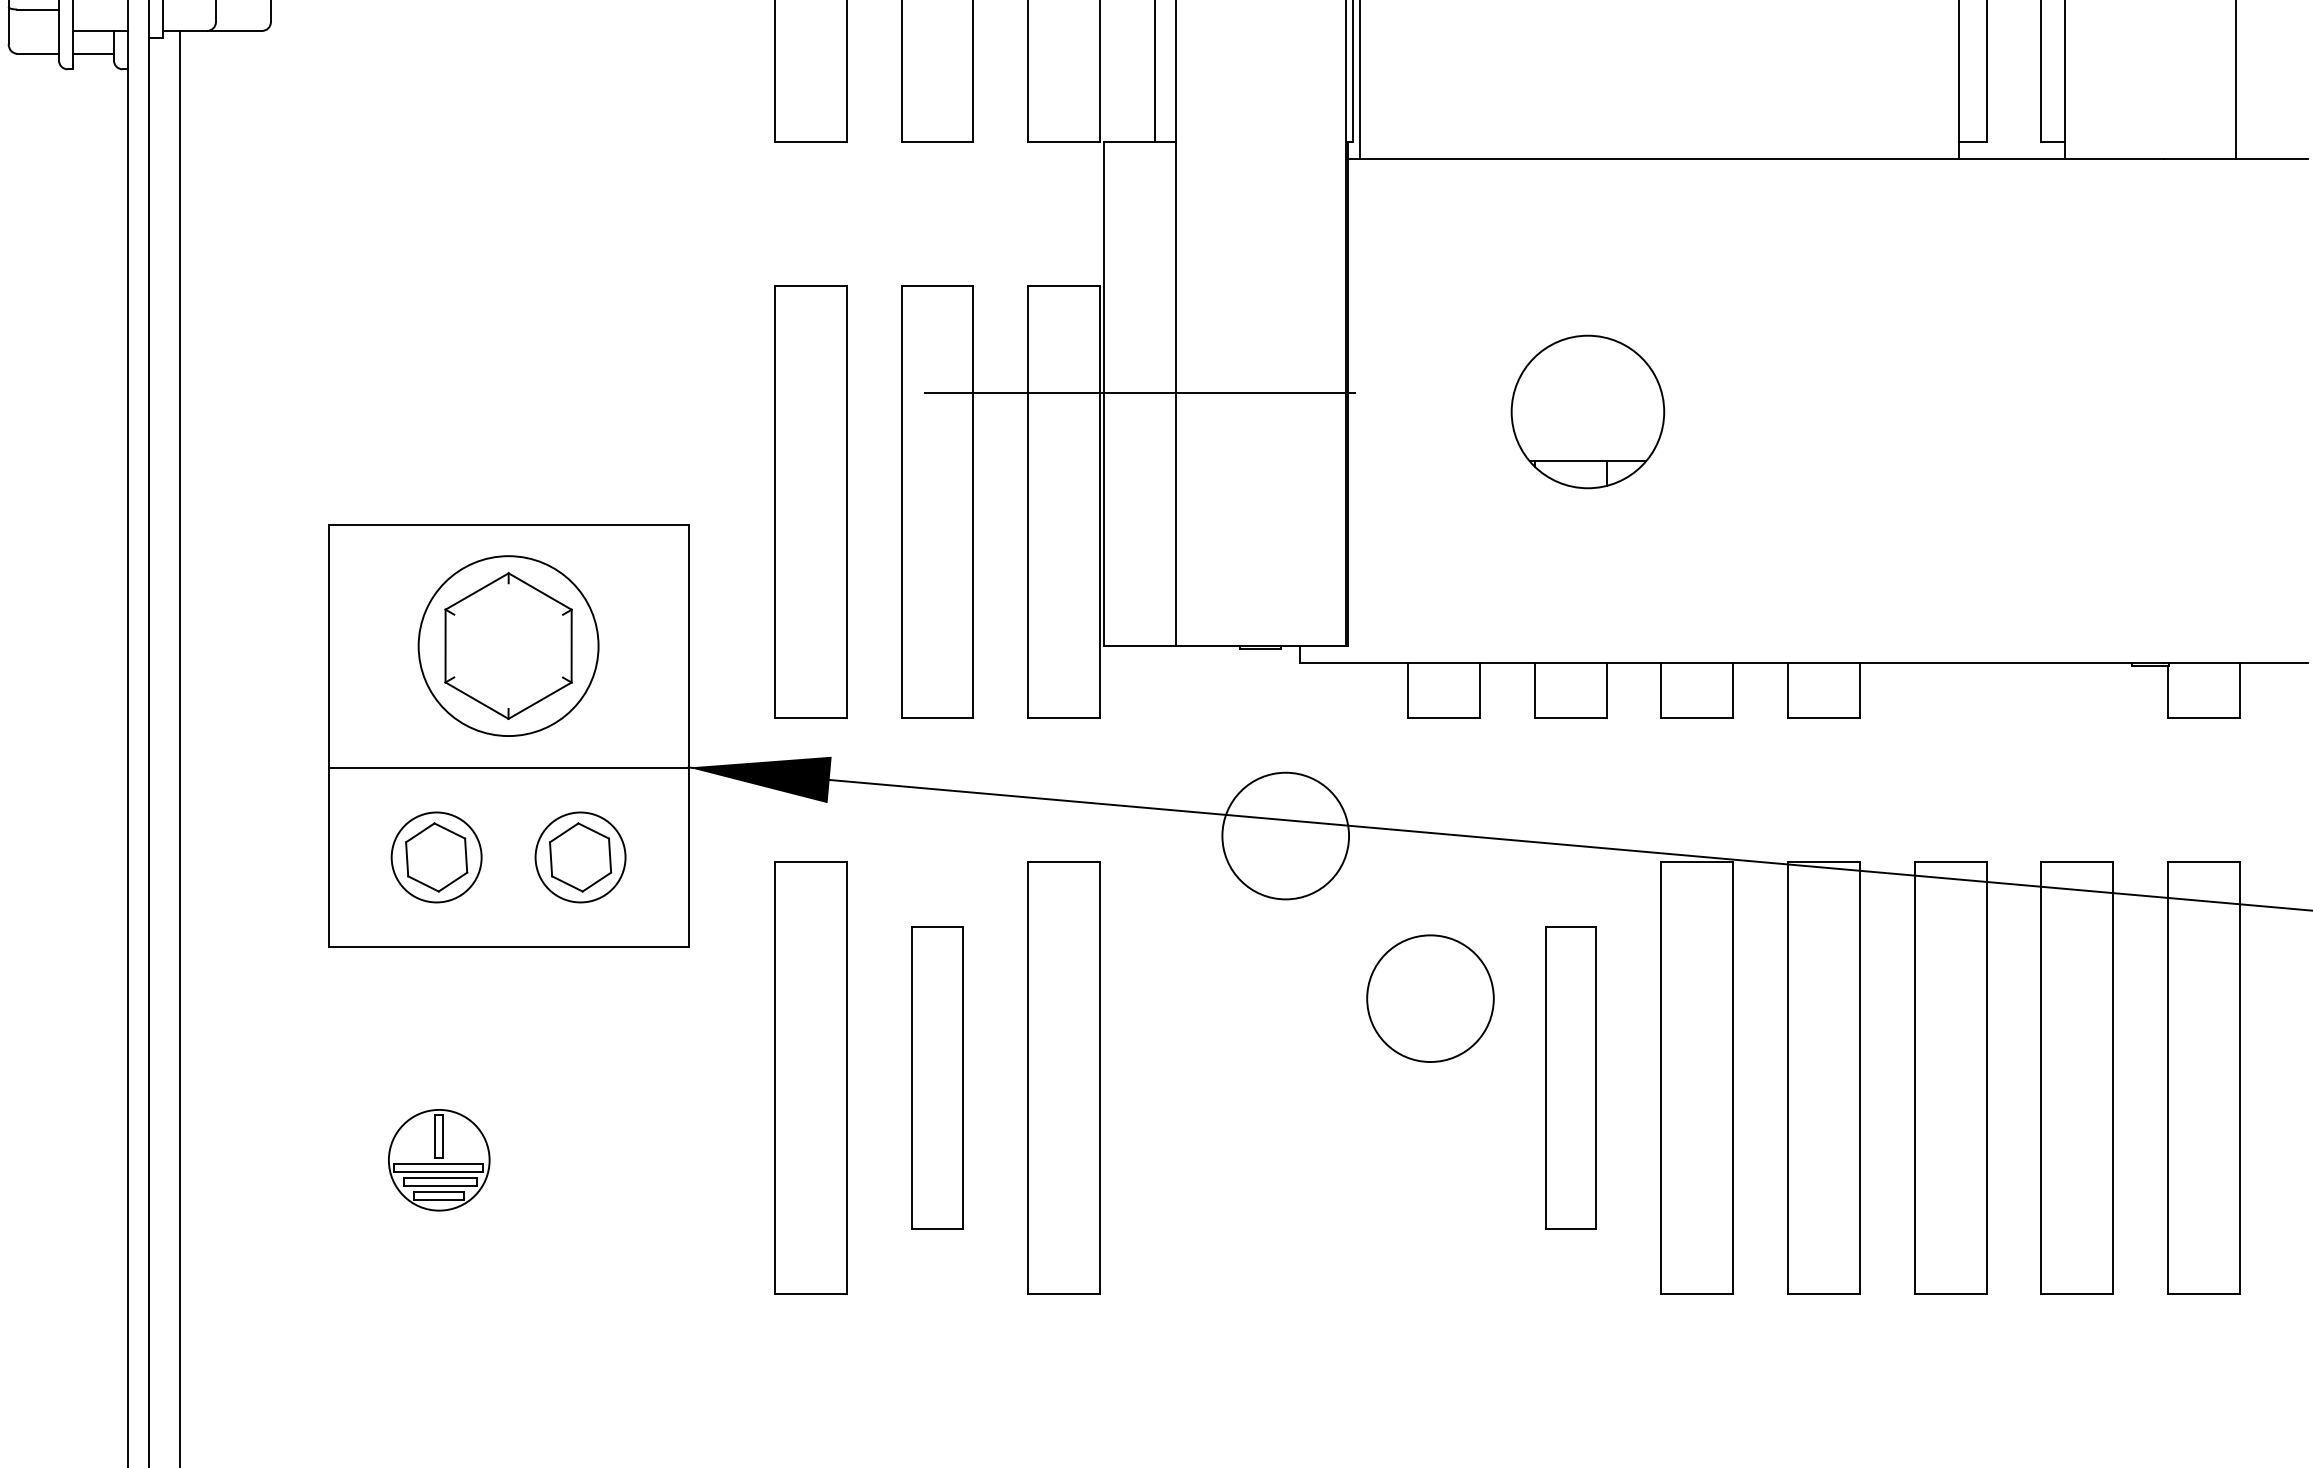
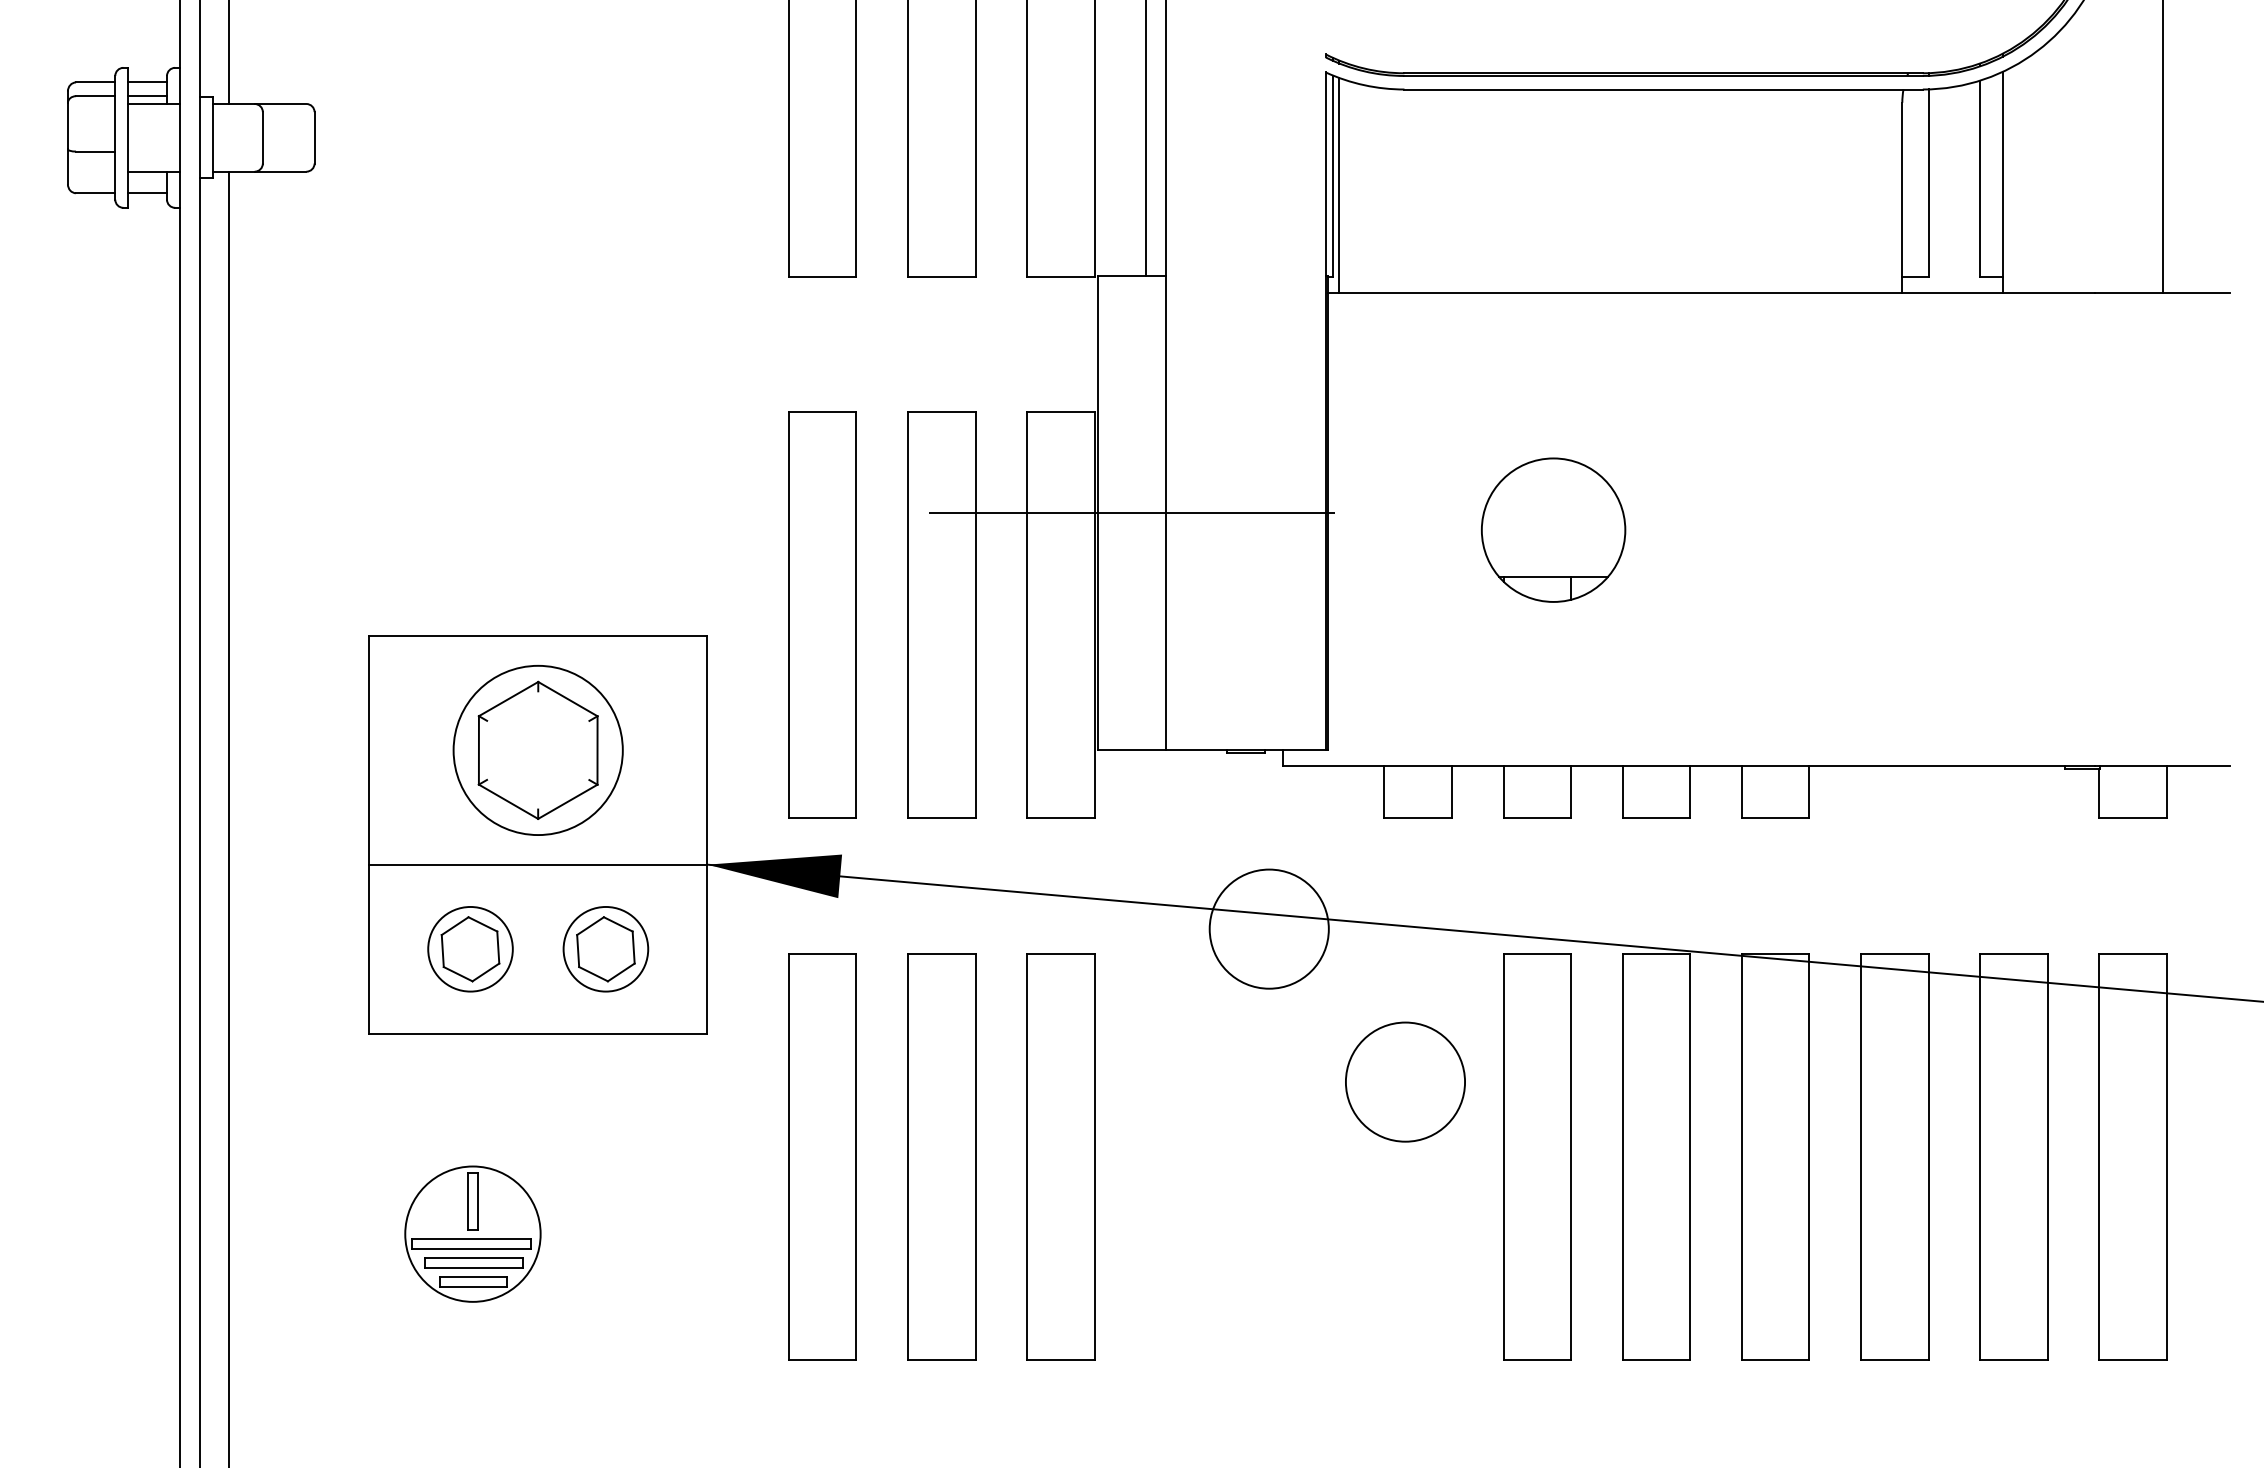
part: (937, 1077) -> (941, 1156), size x1.43
part: (1570, 1077) -> (1537, 1156), size x1.43
part: (438, 1159) -> (472, 1233), size x1.43

